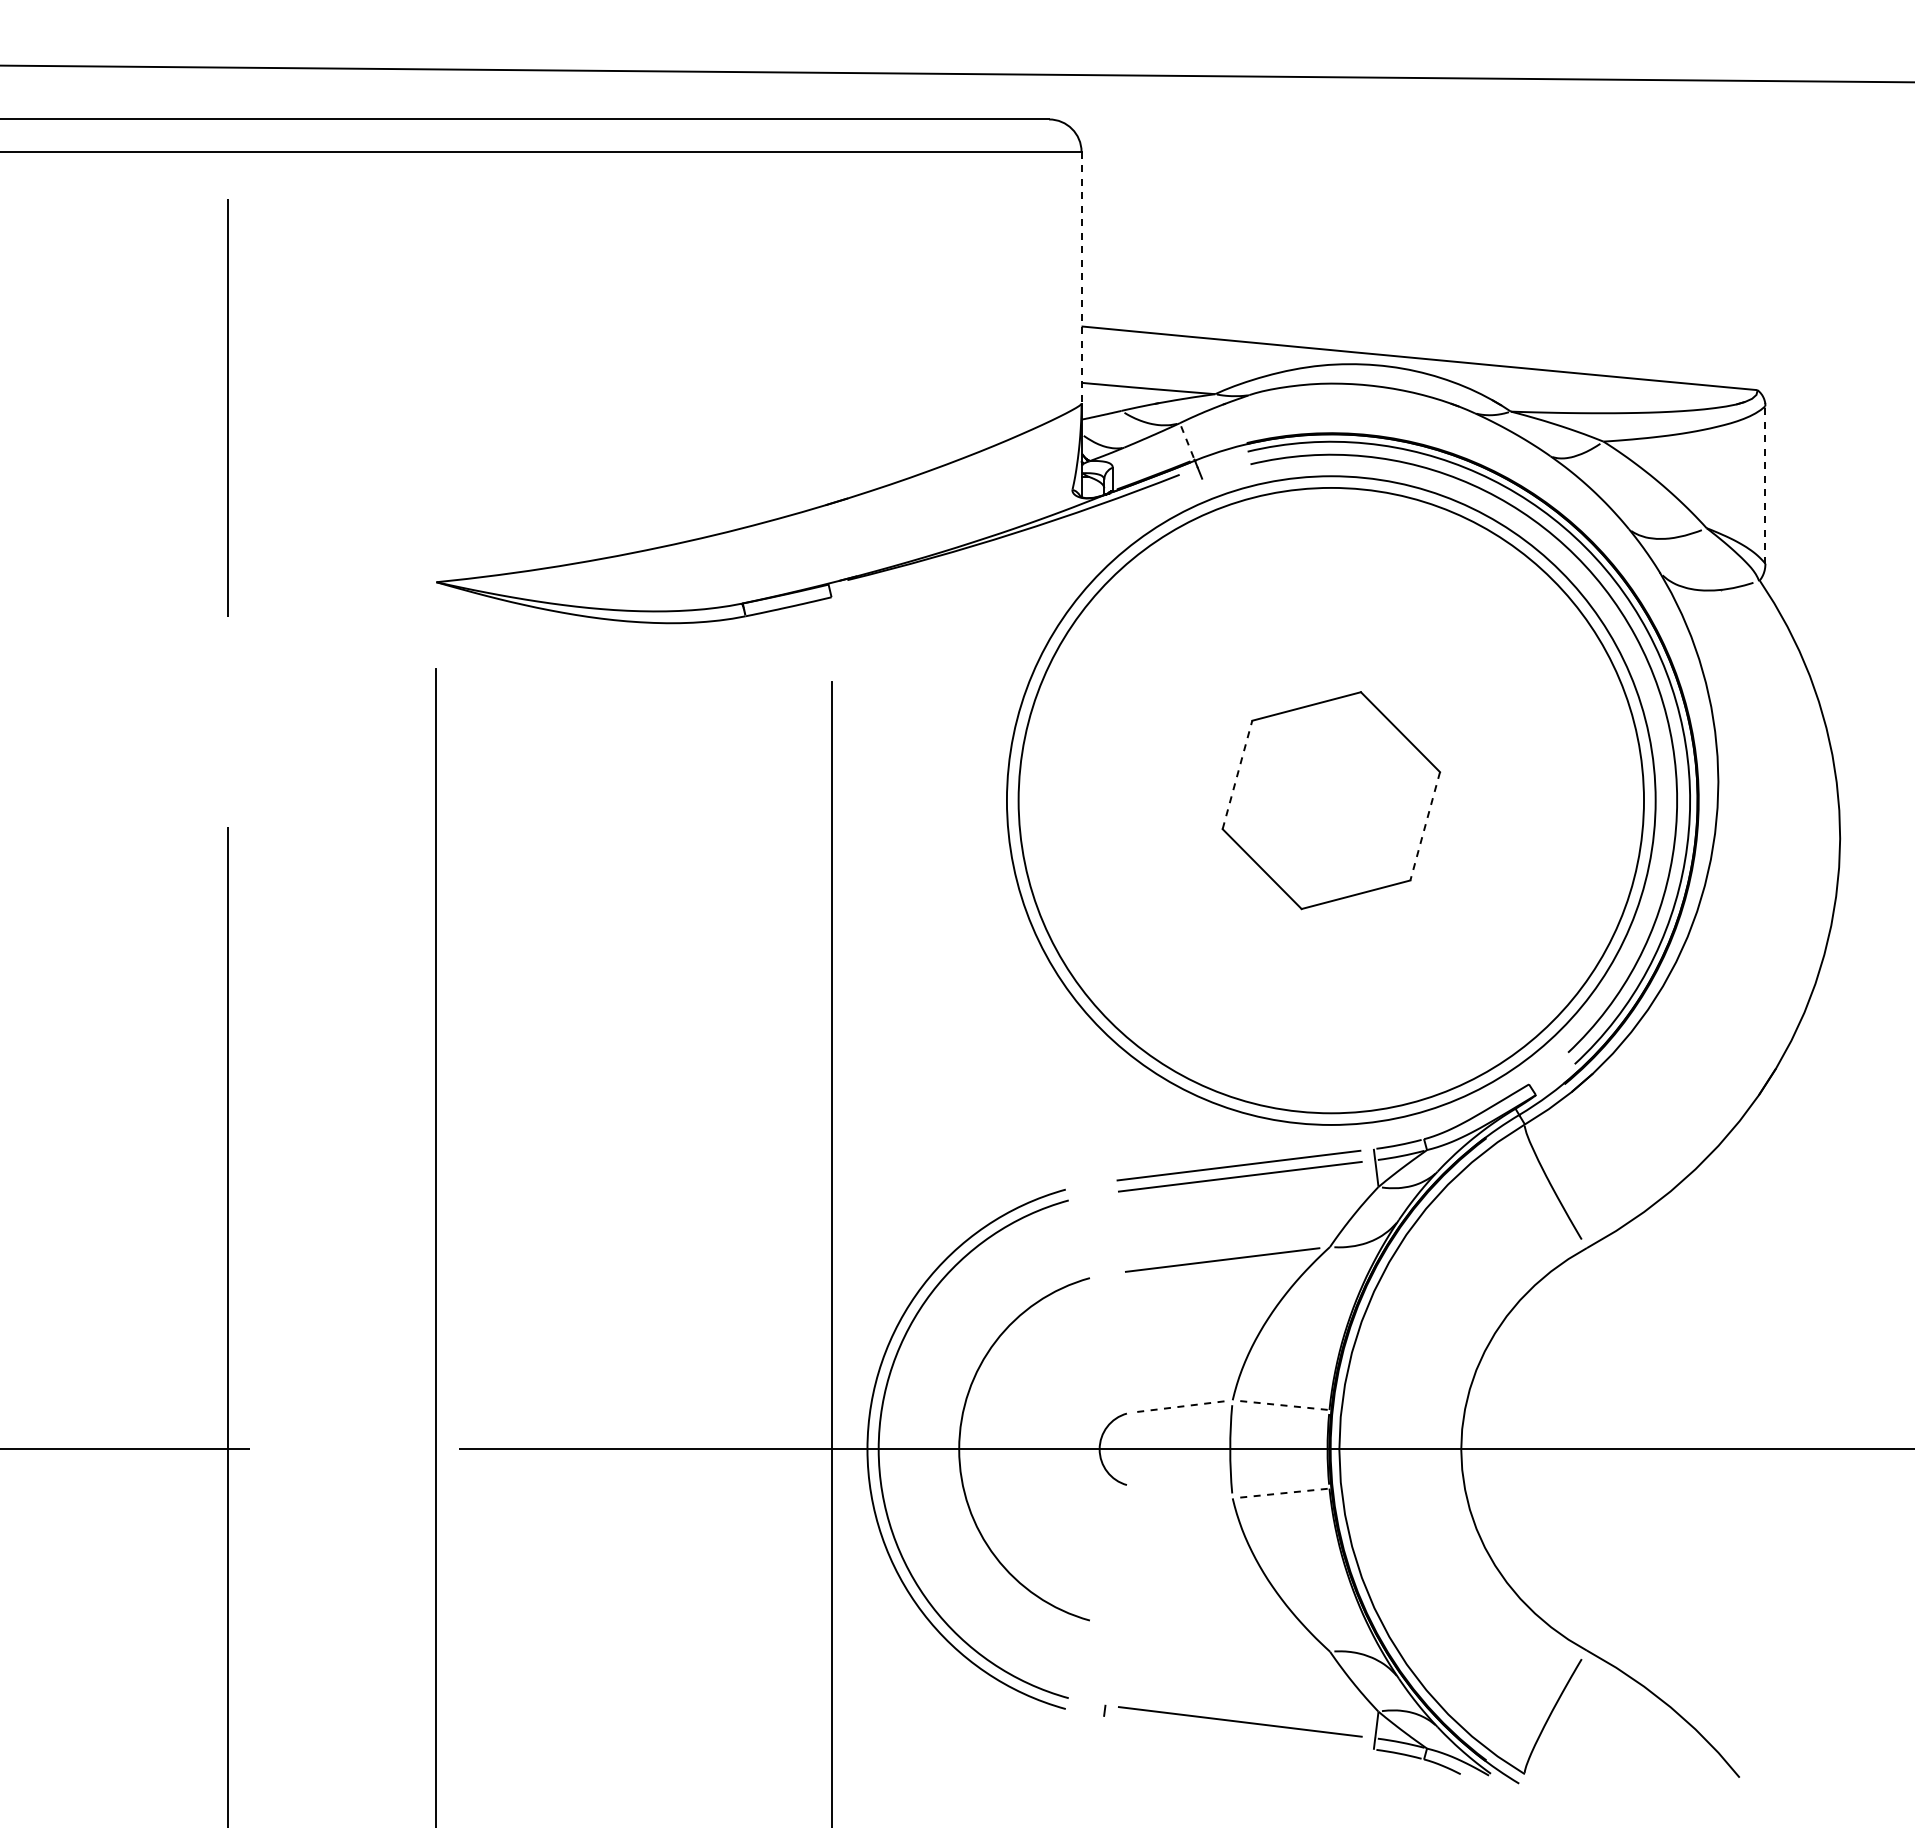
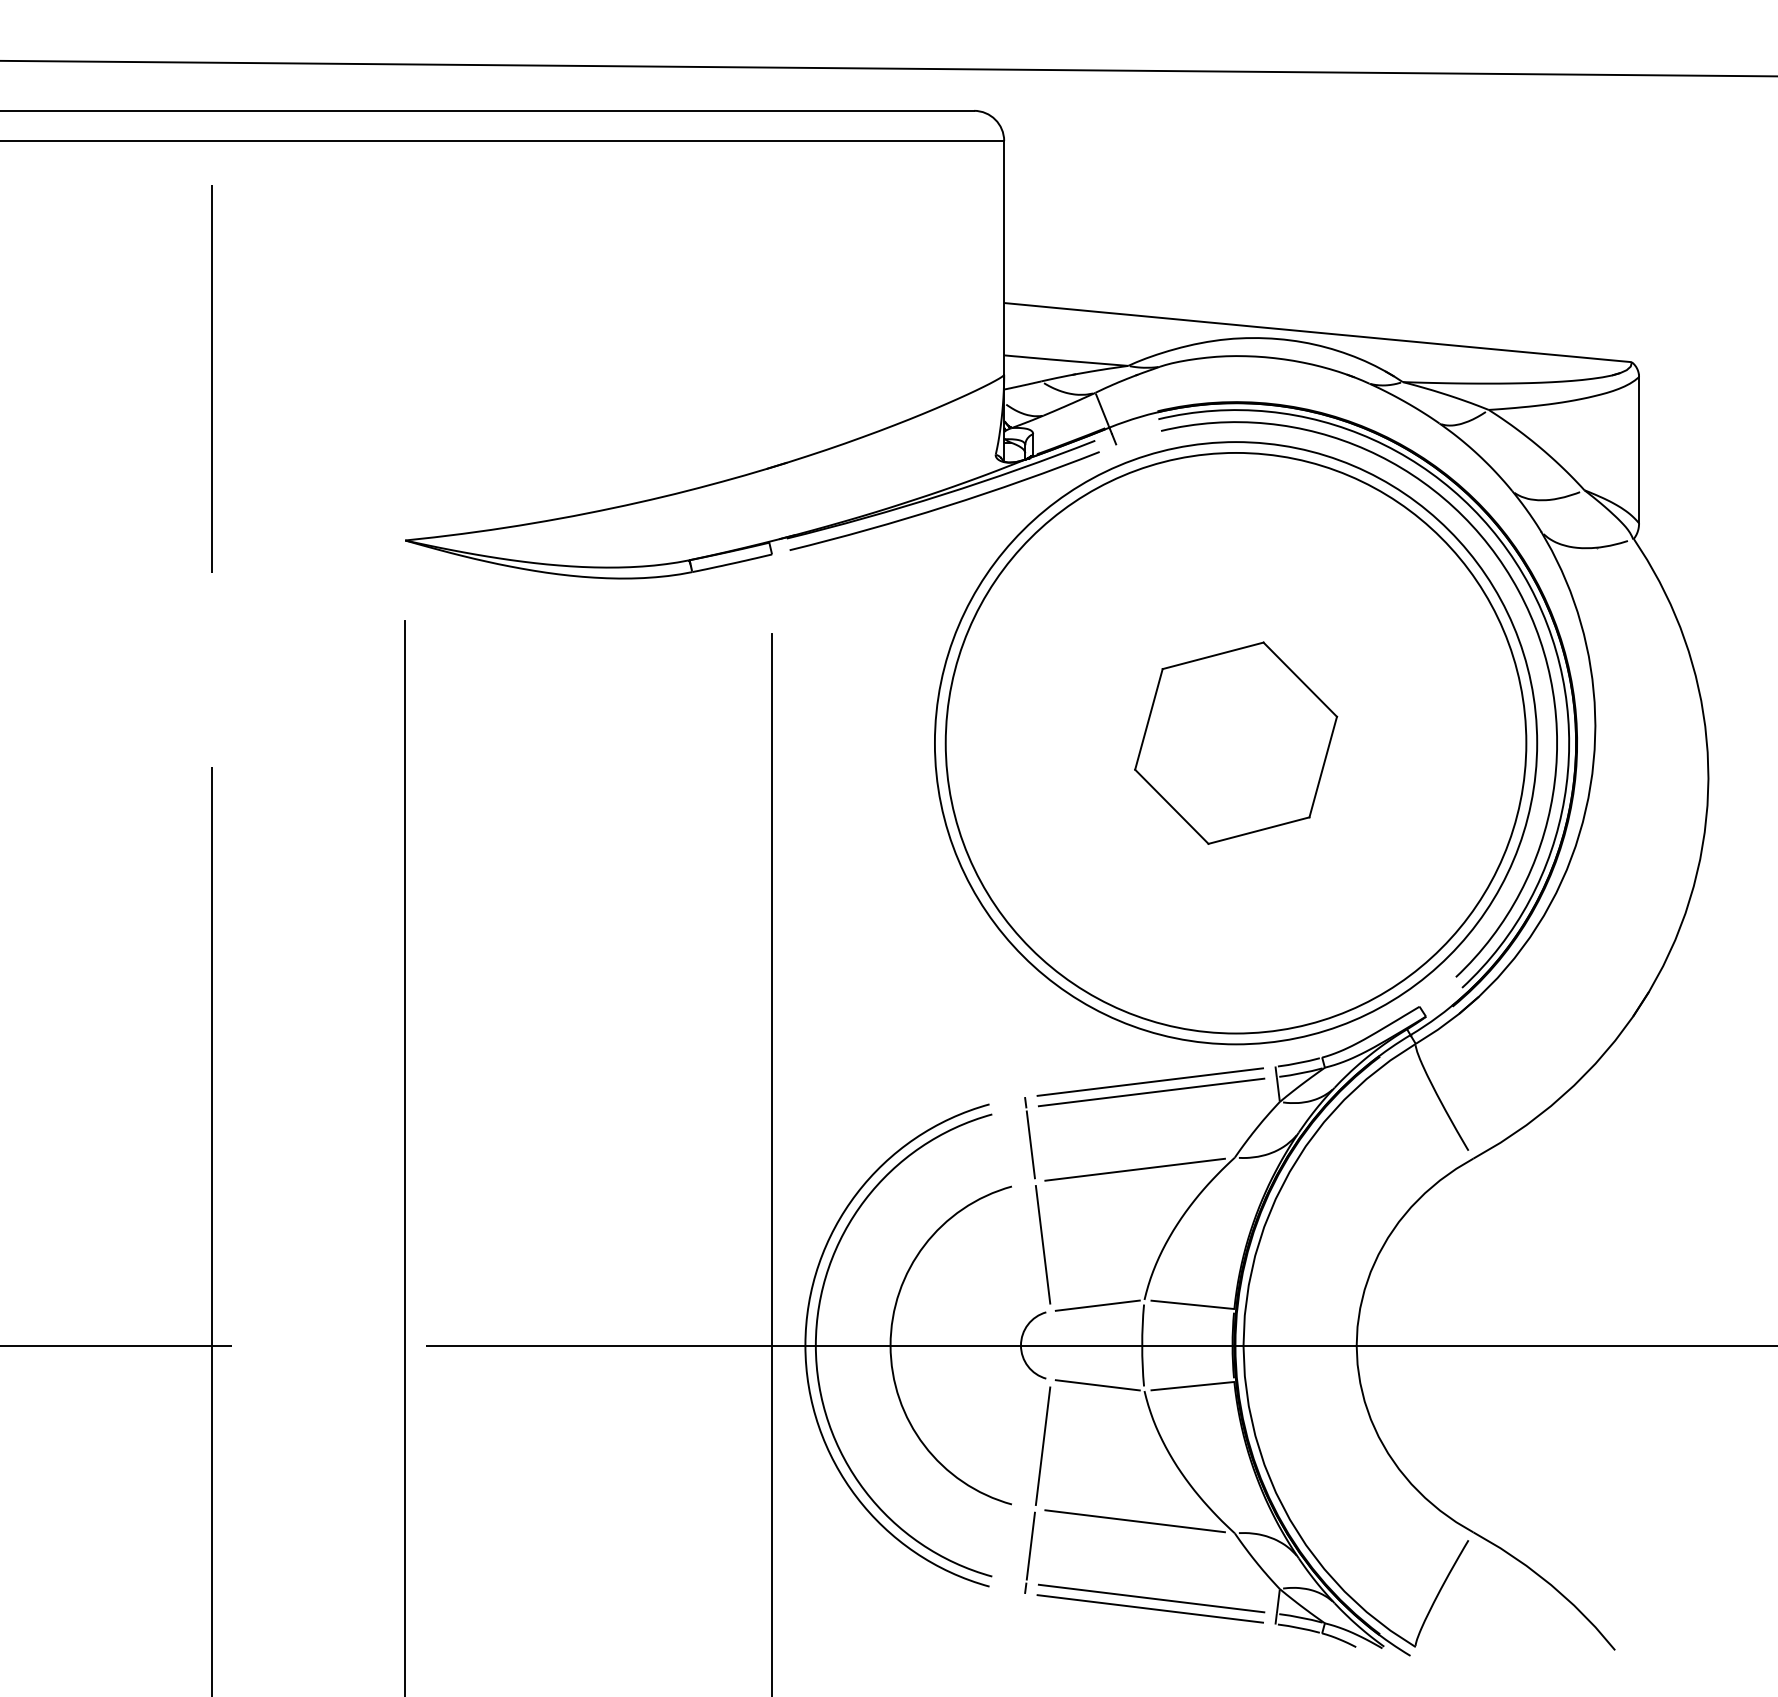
line: (1081, 277) -> (1004, 257), dashed -> solid
line: (1187, 441) -> (1102, 409), dashed -> solid
line: (1765, 485) -> (1639, 450), dashed -> solid
arc: (1018, 544) -> (945, 505), added
line: (1237, 774) -> (1148, 718), dashed -> solid
line: (1425, 826) -> (1323, 767), dashed -> solid
line: (1117, 1293) -> (1037, 1200), added
line: (1284, 1405) -> (1192, 1304), dashed -> solid
line: (1182, 1406) -> (1097, 1305), dashed -> solid
line: (1182, 1491) -> (1097, 1384), added
line: (1284, 1493) -> (1192, 1386), dashed -> solid
line: (1123, 1557) -> (1043, 1445), added
line: (1222, 1638) -> (1135, 1521), added
line: (1109, 1665) -> (1030, 1546), added
line: (1238, 1732) -> (1149, 1608), added

